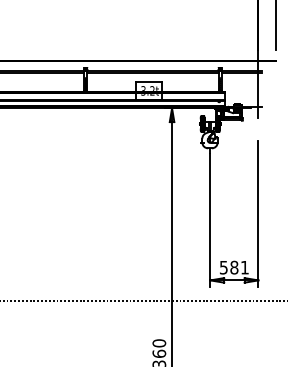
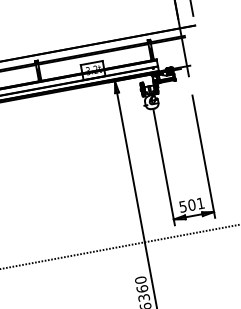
text: (234, 267) -> (192, 204), 581 -> 501

